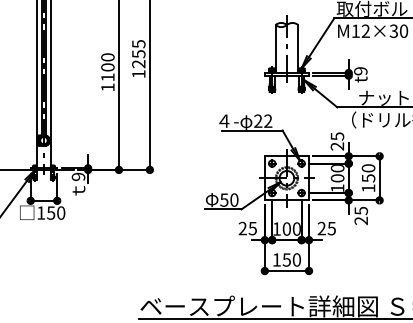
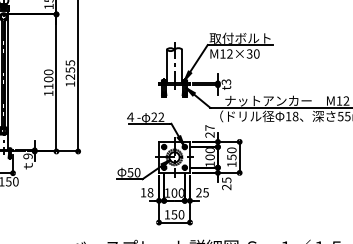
text: (360, 70) -> (226, 81), t9 -> t3
text: (336, 135) -> (209, 127), 25 -> 27
text: (247, 228) -> (146, 192), 25 -> 18

